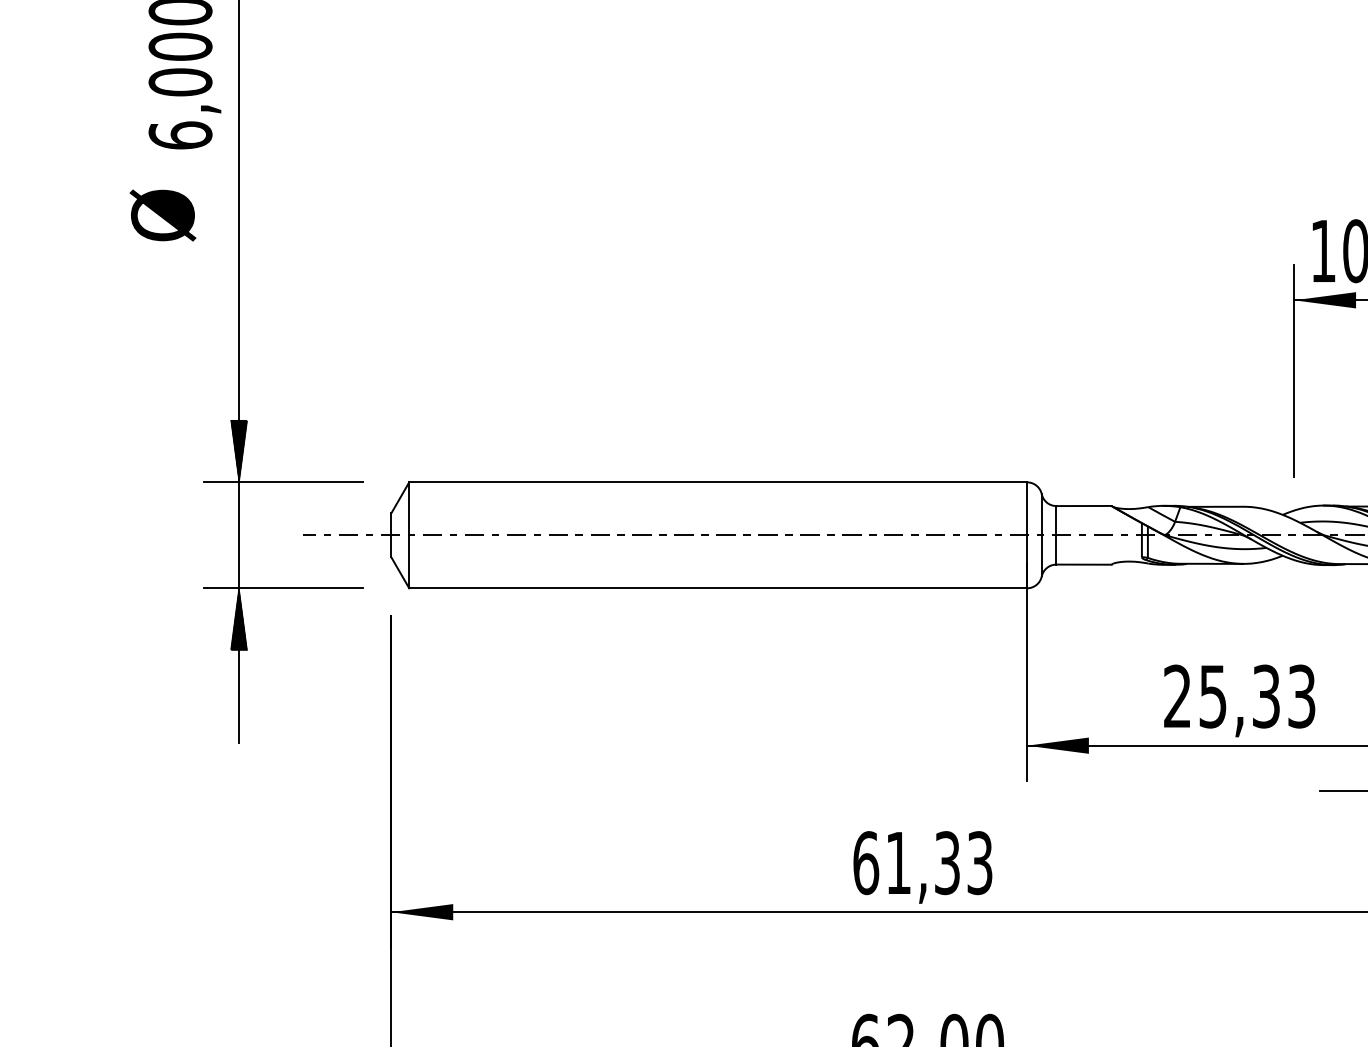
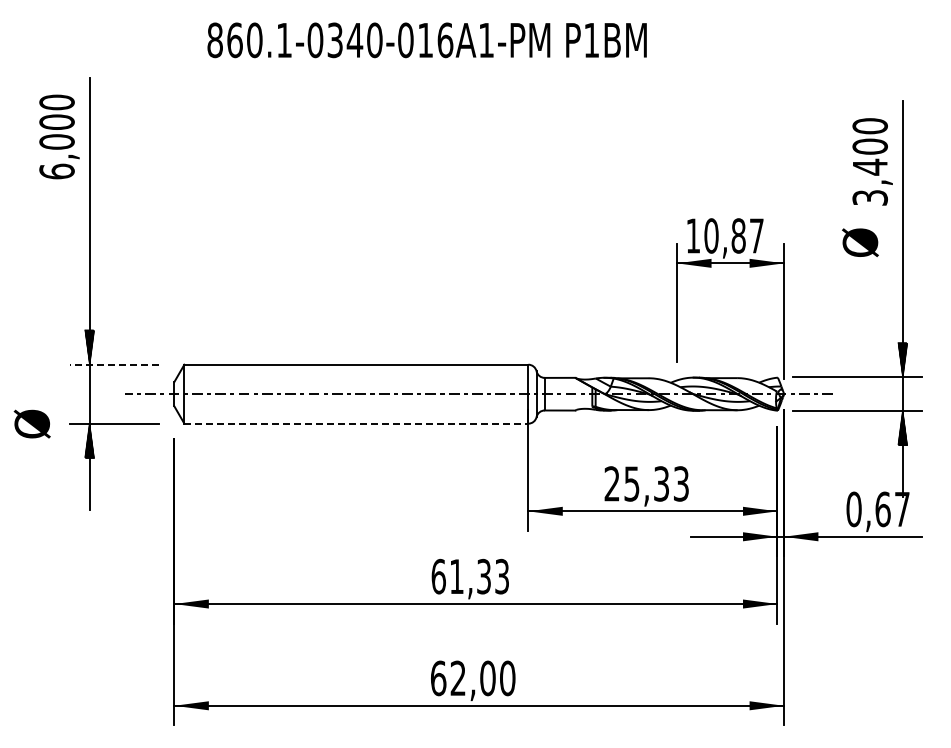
text: (161, 214) -> (31, 423), moved
line: (281, 481) -> (113, 364), solid -> dashed
line: (718, 587) -> (356, 423), solid -> dashed

